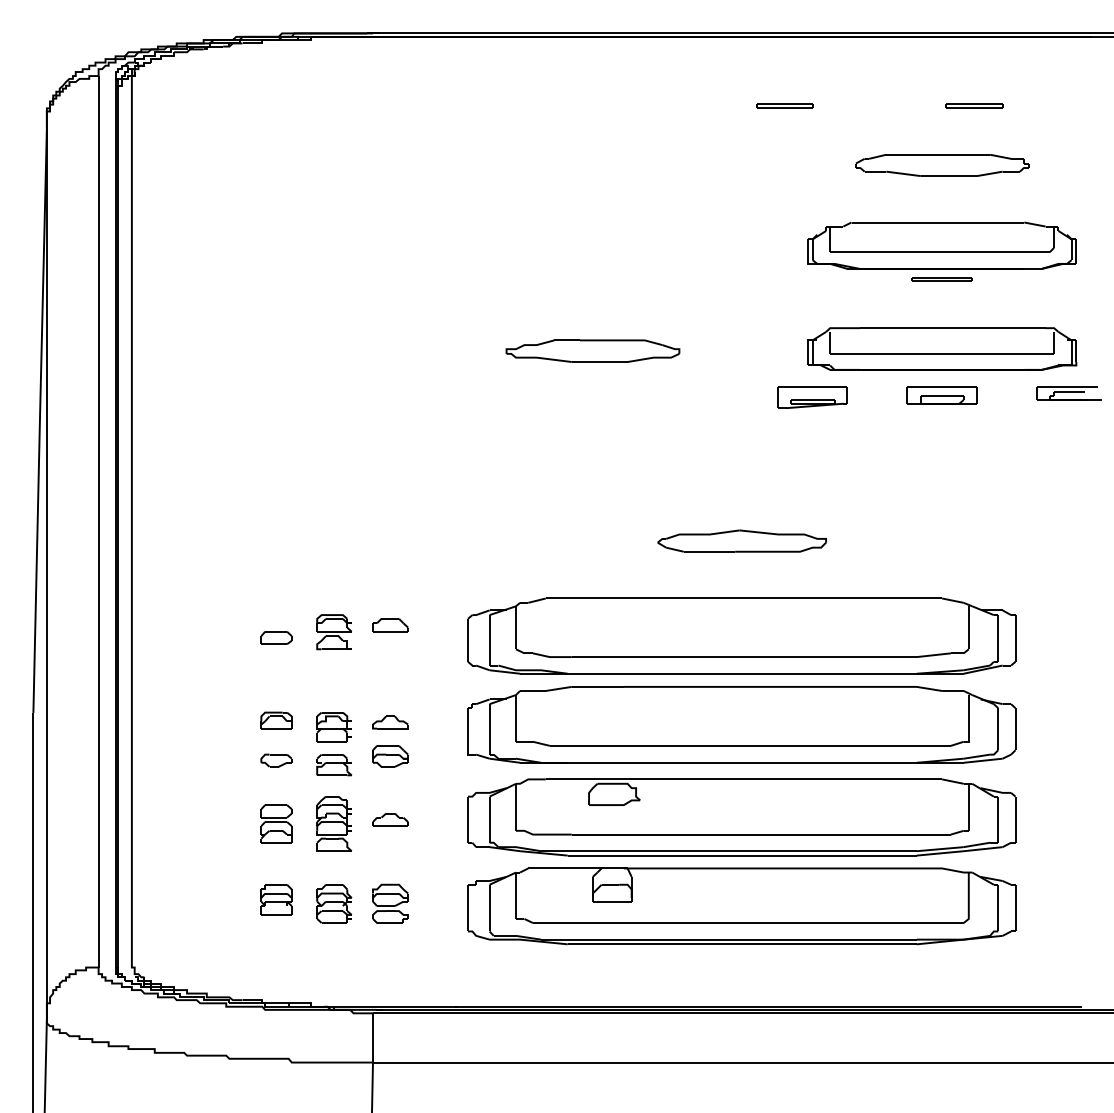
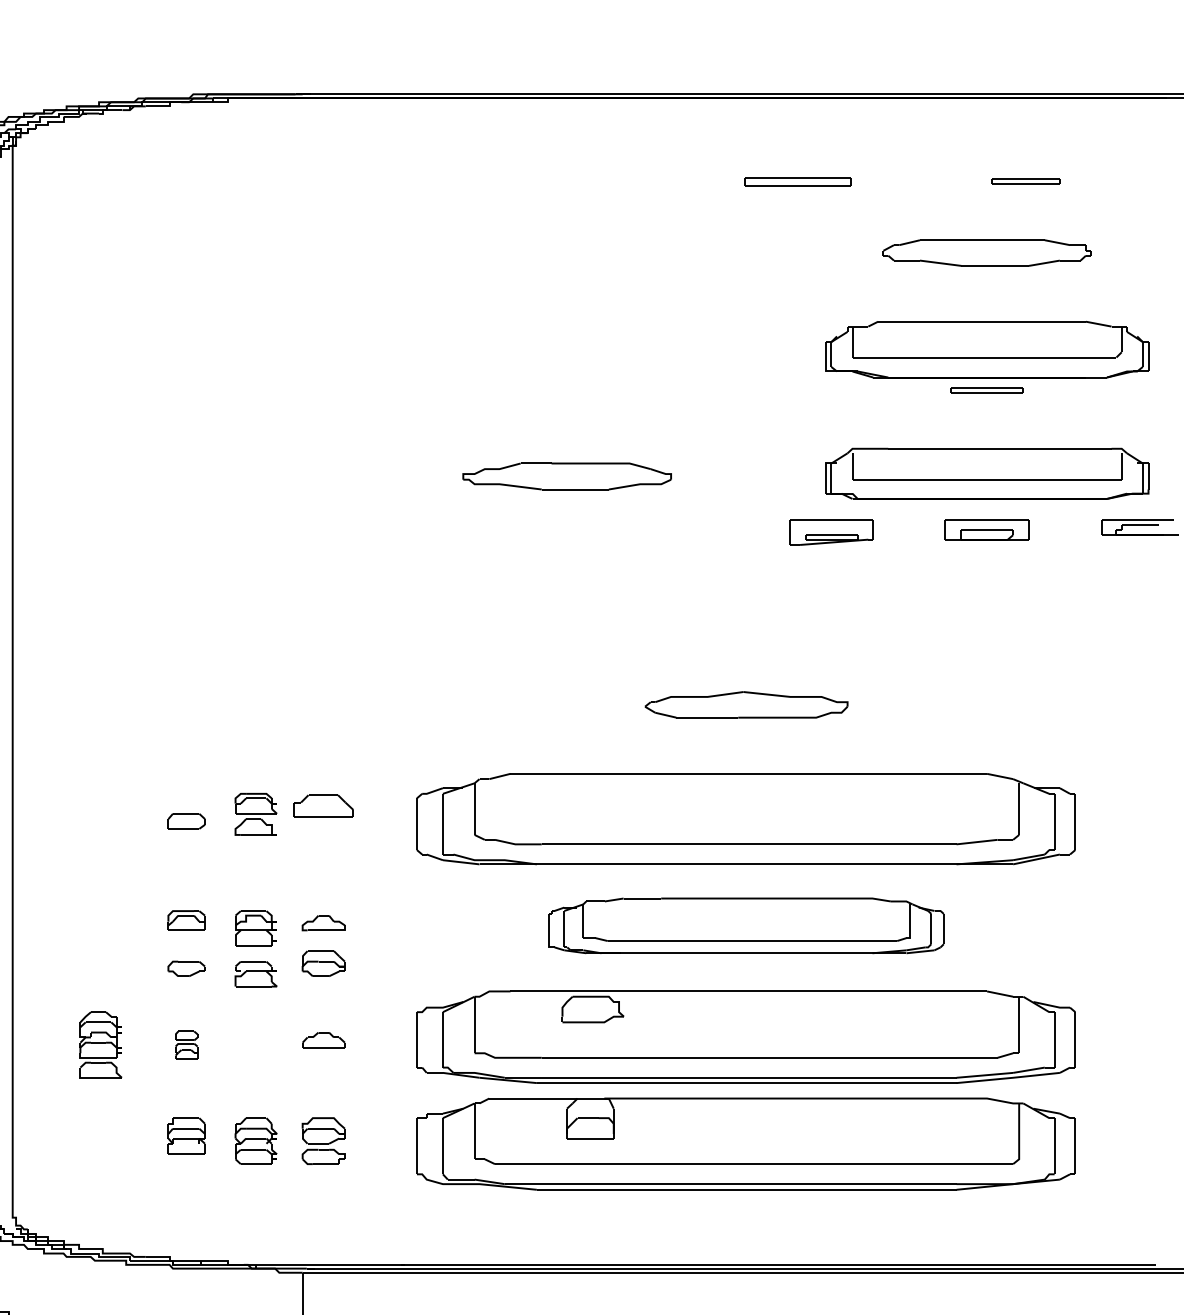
part: (784, 105) -> (797, 181), size x1.6
part: (390, 625) -> (323, 806), size x1.4
part: (741, 724) -> (745, 925), size x0.6
part: (276, 823) -> (186, 1044), size x0.6
part: (334, 823) -> (101, 1044), moved

